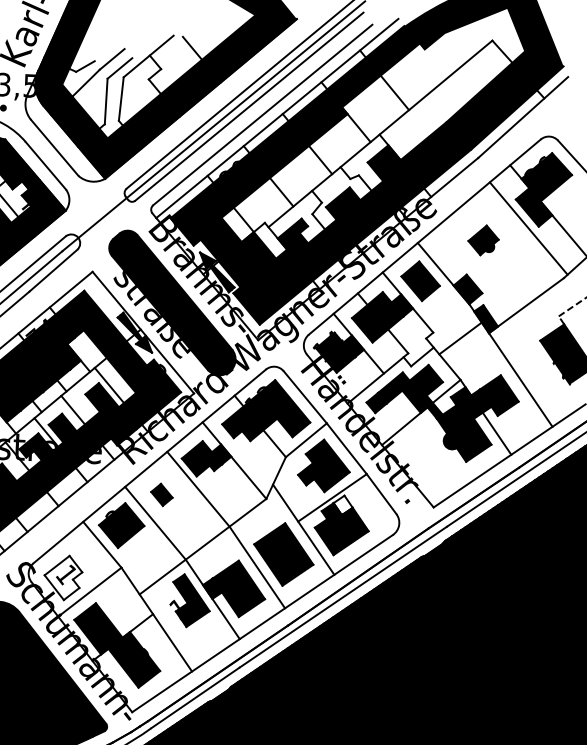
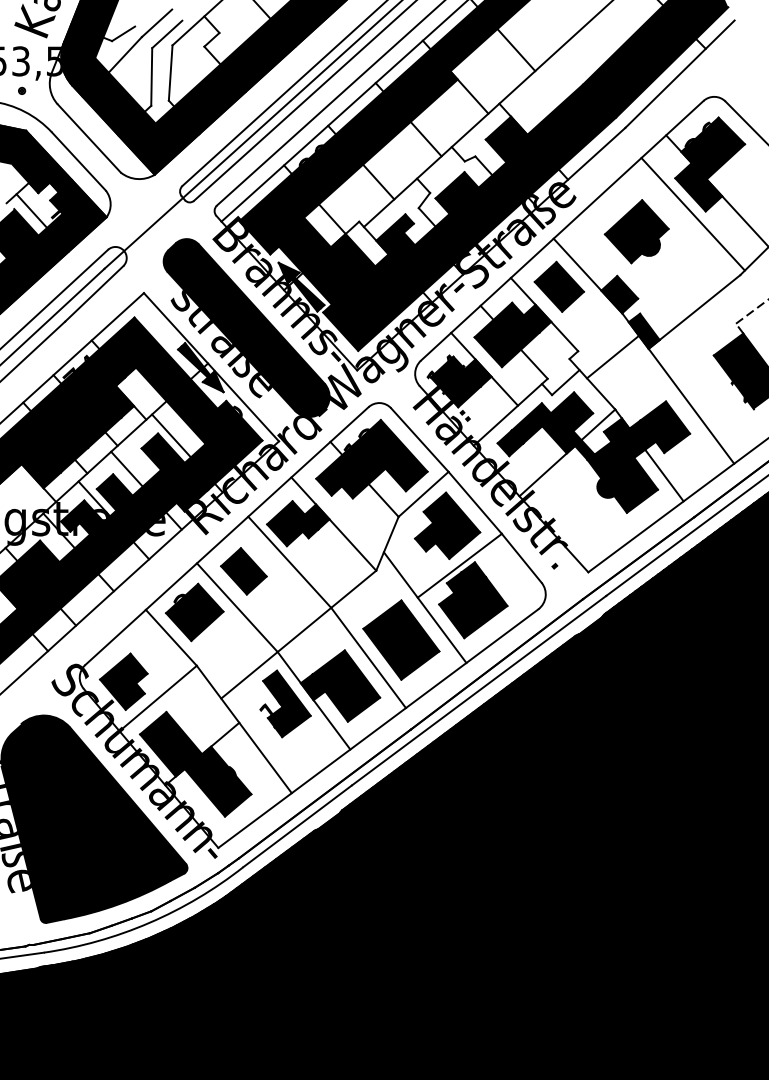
part: (483, 240) -> (636, 231), size x1.67
part: (161, 494) -> (243, 571), size x1.67
fill: (342, 505) -> (473, 574), added
fill: (63, 577) -> (123, 681), added

